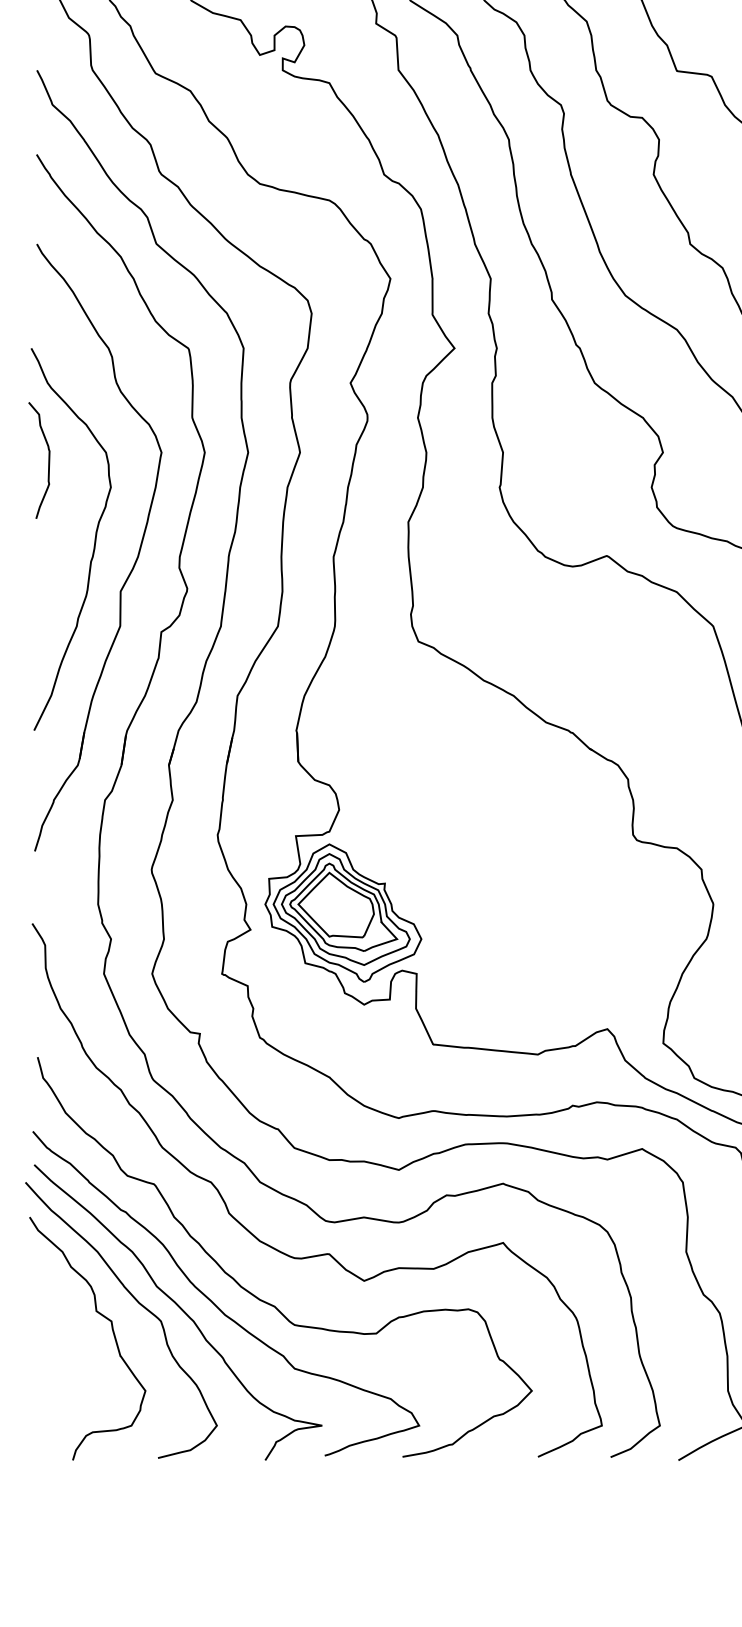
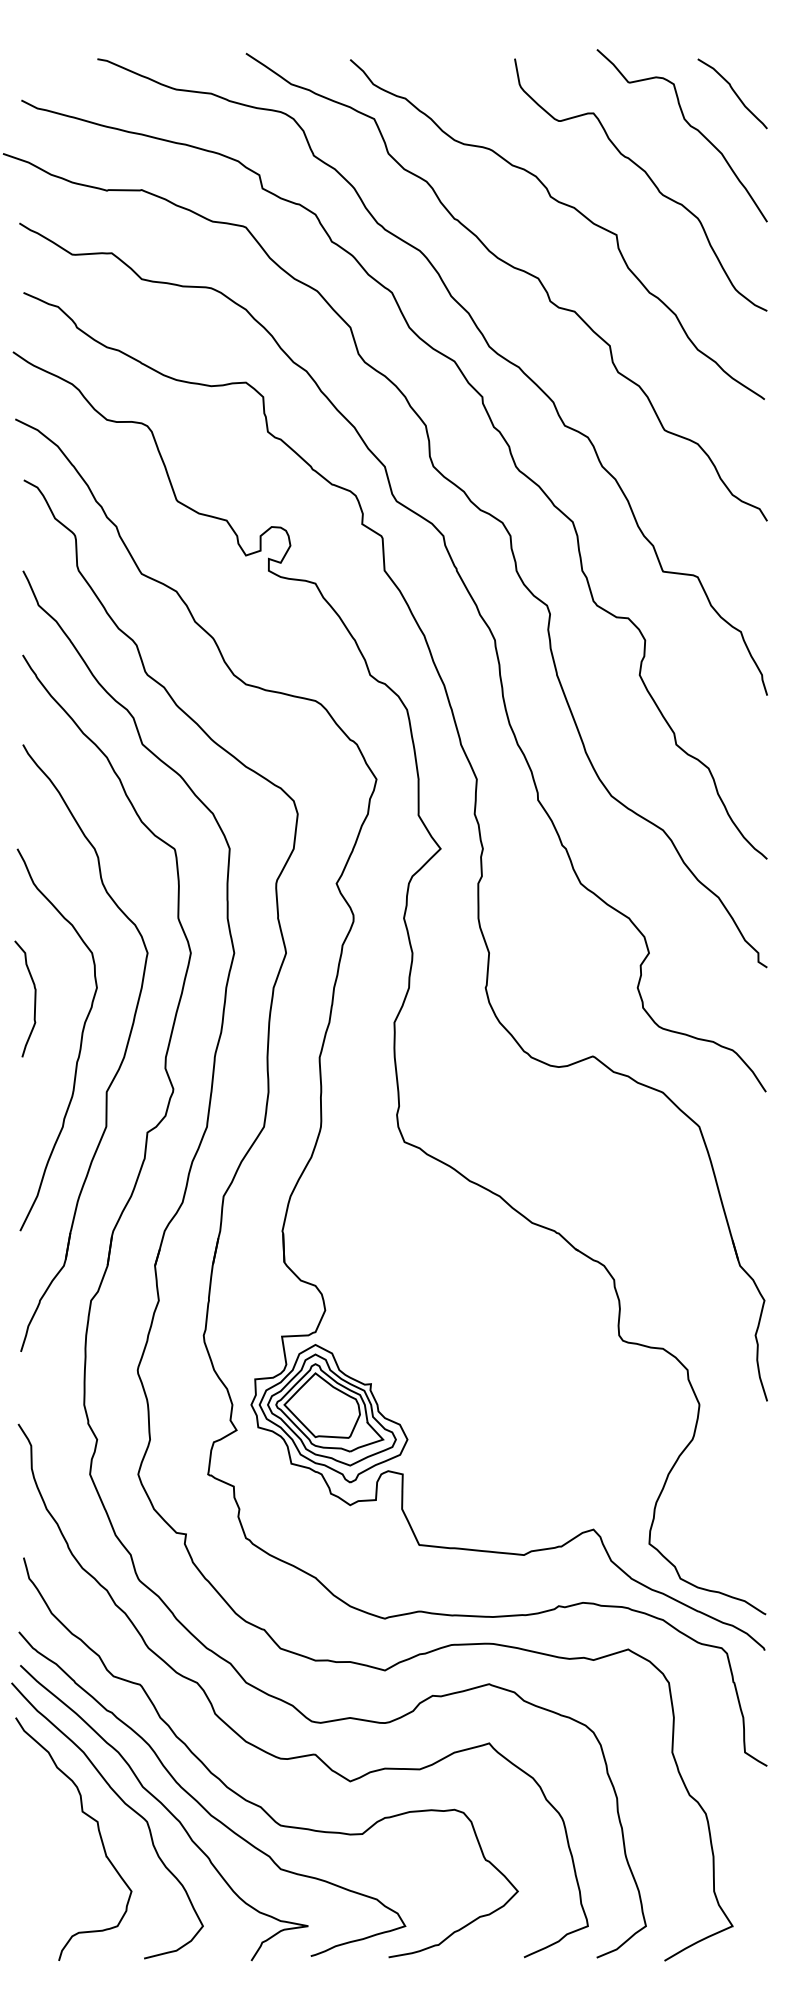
curve: (48, 460) -> (34, 998), moved

